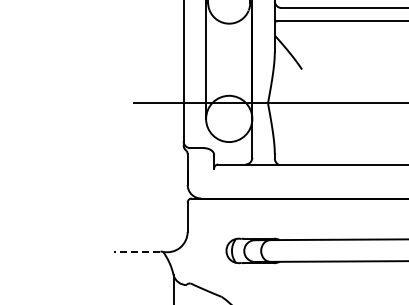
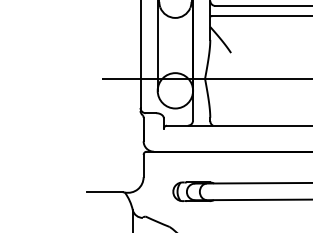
line: (136, 251) -> (104, 192), dashed -> solid

